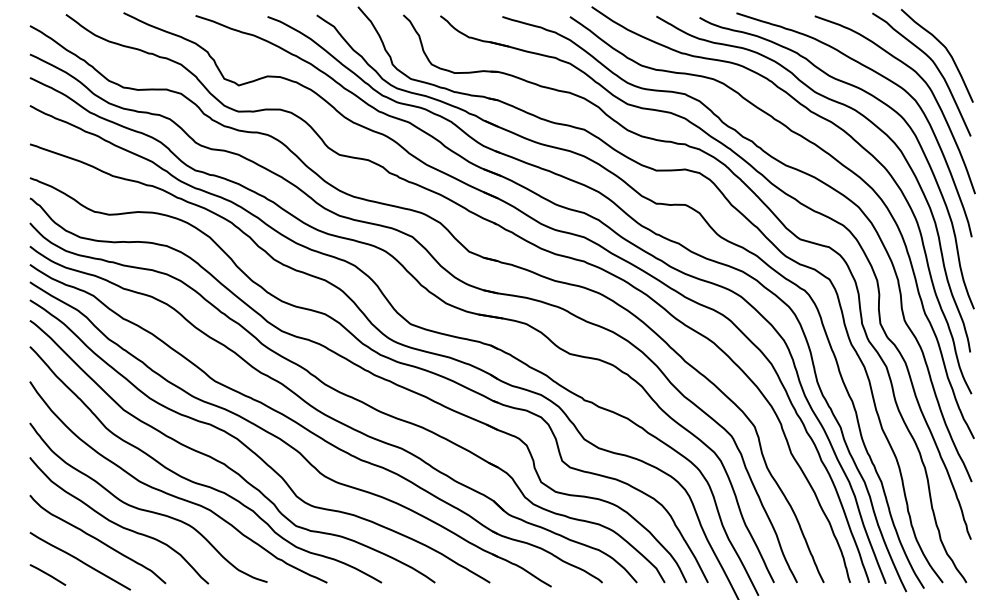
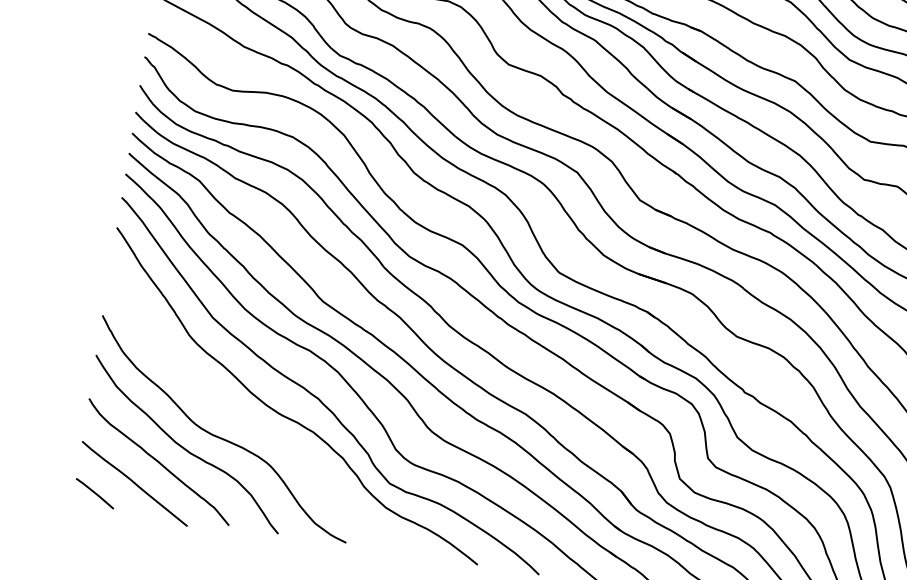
curve: (175, 495) -> (256, 425), removed

